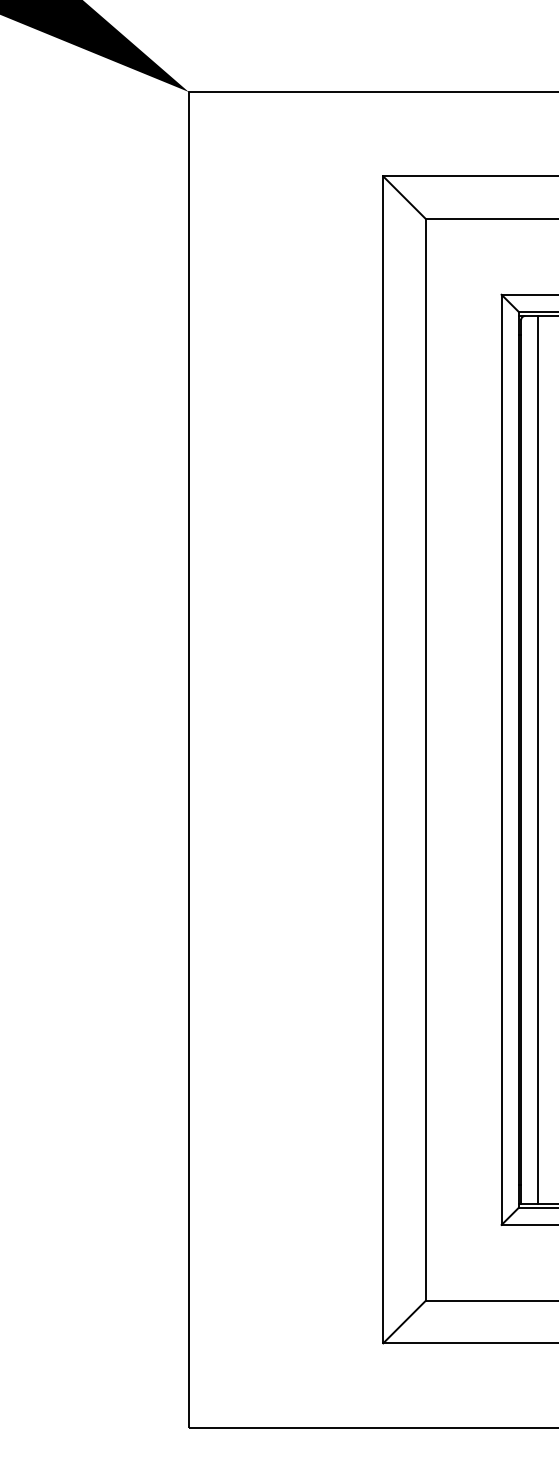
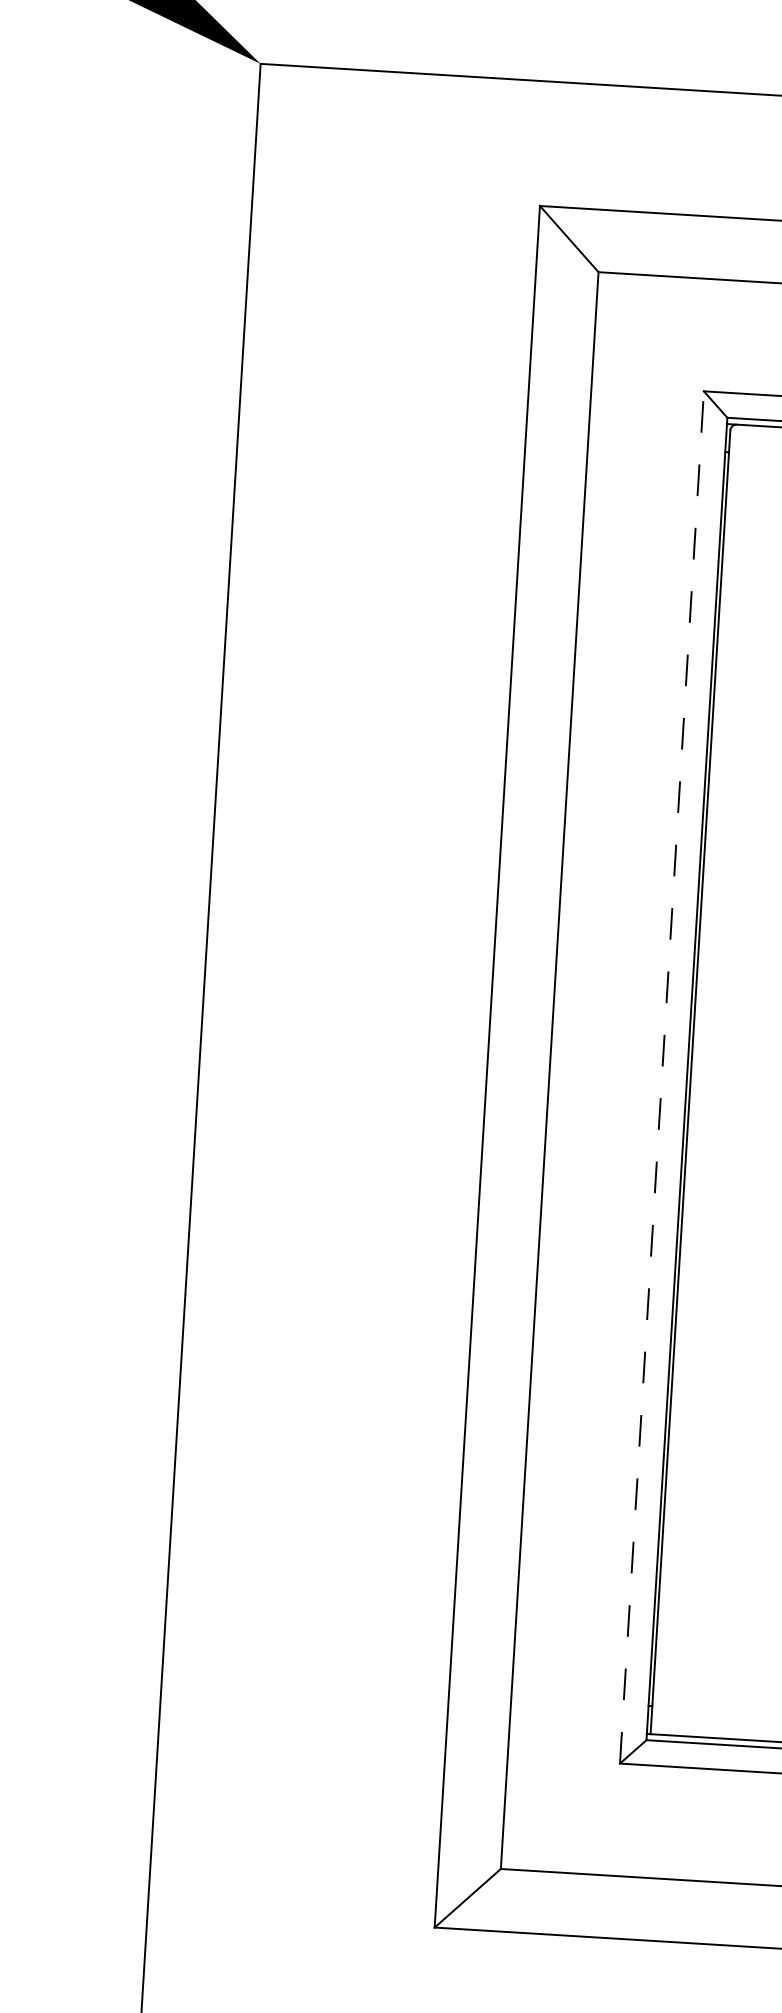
line: (501, 759) -> (661, 1076), solid -> dashed
line: (538, 759) -> (716, 1080), removed

